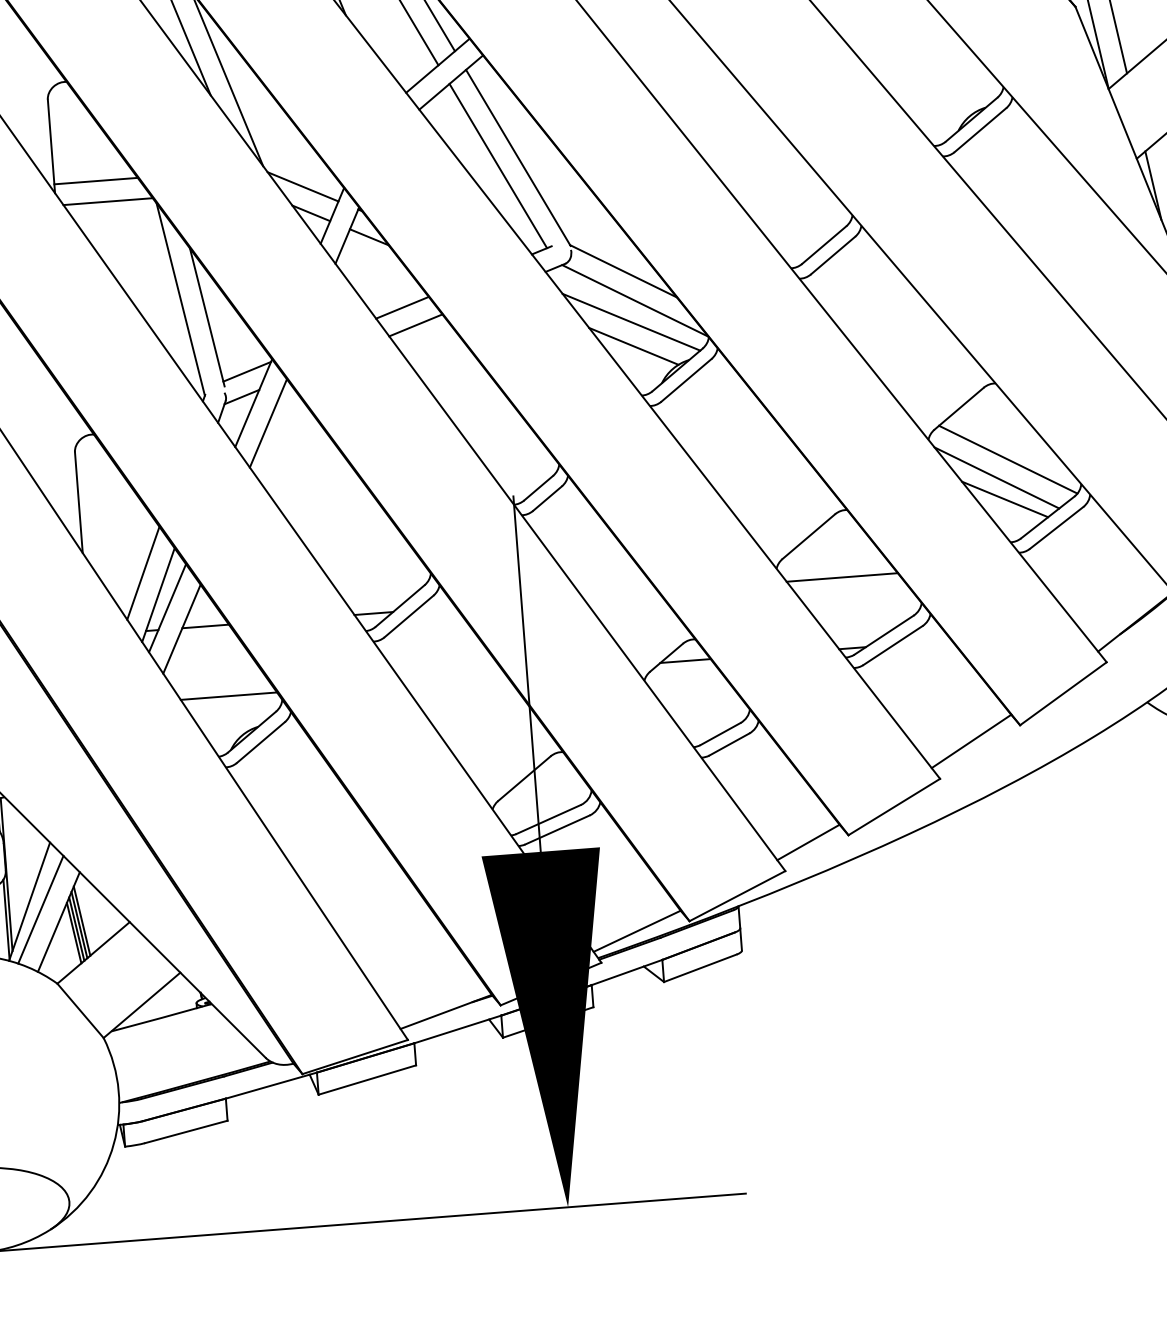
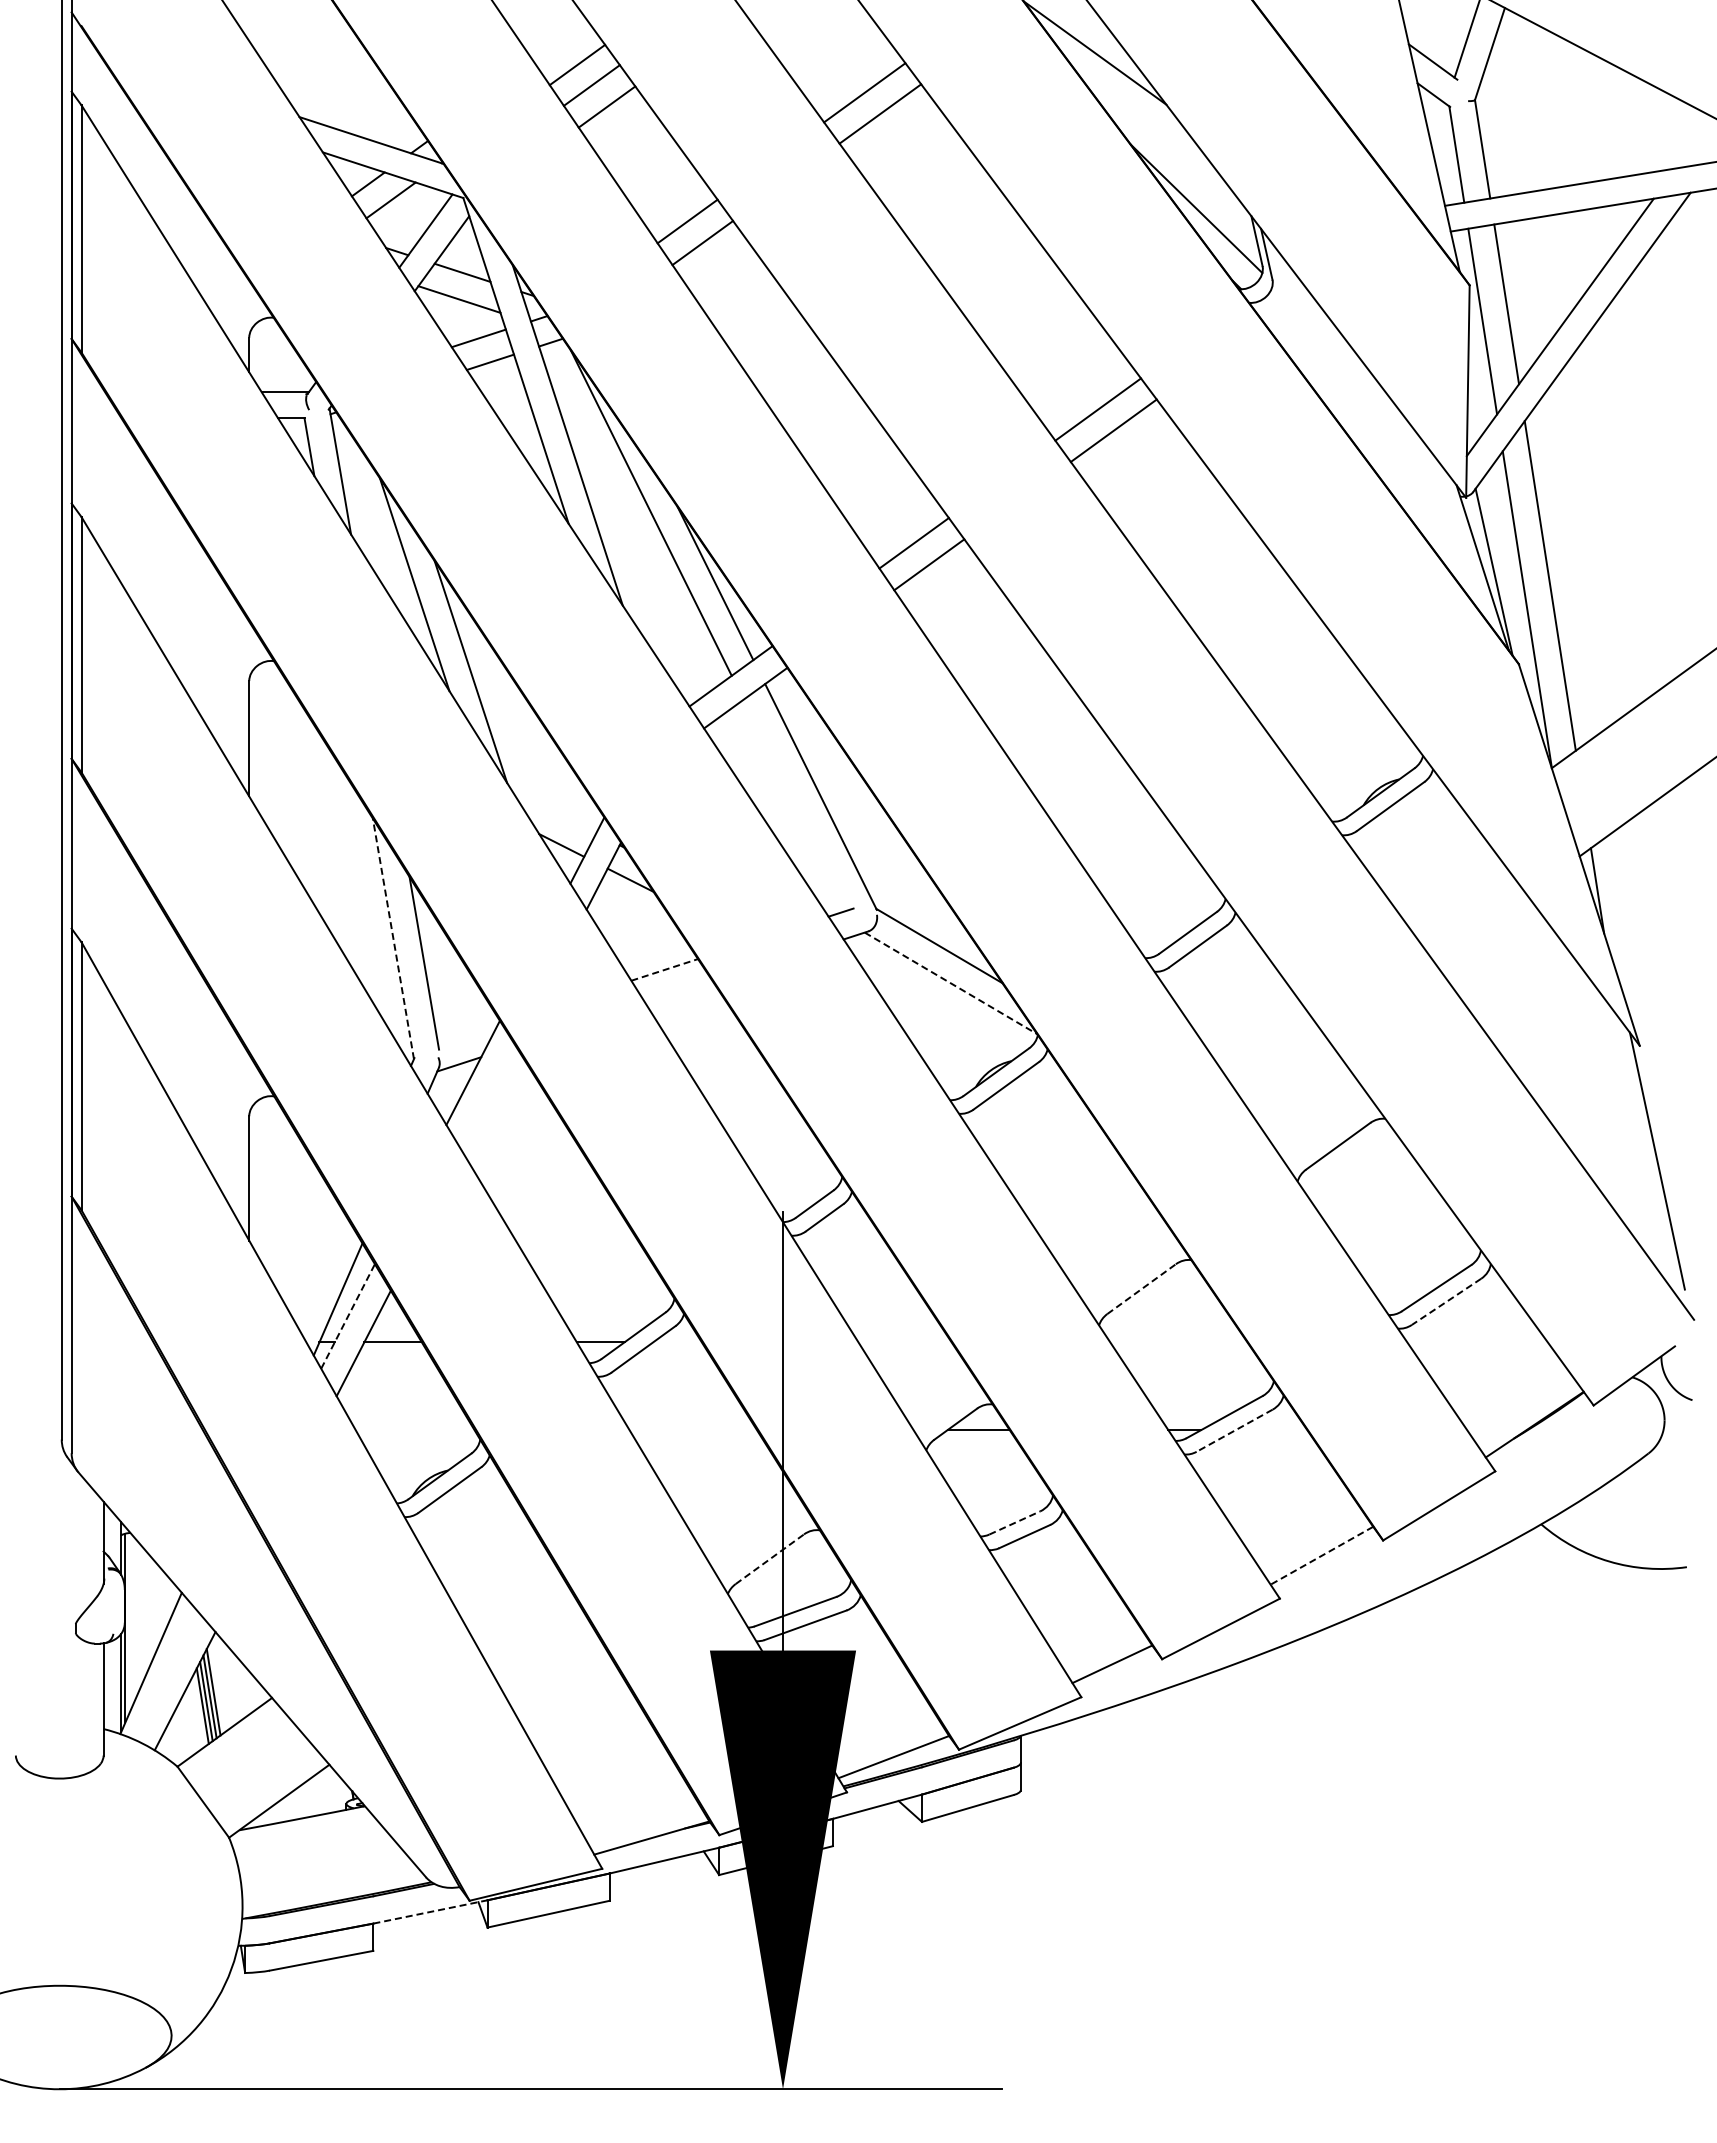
line: (498, 165) -> (795, 804), removed
line: (95, 181) -> (300, 785), removed
line: (303, 186) -> (554, 811), removed
line: (108, 201) -> (313, 811), removed
line: (180, 299) -> (393, 938), solid -> dashed
line: (635, 300) -> (951, 983), solid -> dashed
line: (403, 307) -> (665, 969), solid -> dashed
line: (631, 322) -> (944, 1009), removed
line: (415, 325) -> (679, 992), removed
line: (633, 345) -> (944, 1038), removed
line: (247, 371) -> (468, 1033), removed
line: (268, 422) -> (489, 1098), removed
line: (1008, 459) -> (1393, 1213), removed
line: (996, 477) -> (1377, 1234), removed
line: (1004, 499) -> (1385, 1261), removed
line: (1056, 527) -> (1446, 1301), solid -> dashed
line: (809, 536) -> (1142, 1288), solid -> dashed
line: (143, 572) -> (321, 1270), removed
line: (841, 577) -> (1178, 1342), removed
line: (167, 608) -> (348, 1316), solid -> dashed
line: (892, 645) -> (1234, 1430), solid -> dashed
line: (228, 696) -> (414, 1430), removed
line: (720, 733) -> (1014, 1522), solid -> dashed
line: (971, 741) -> (1321, 1555), solid -> dashed
line: (524, 778) -> (770, 1558), solid -> dashed
line: (41, 909) -> (164, 1674), removed
line: (271, 1085) -> (430, 1911), solid -> dashed

